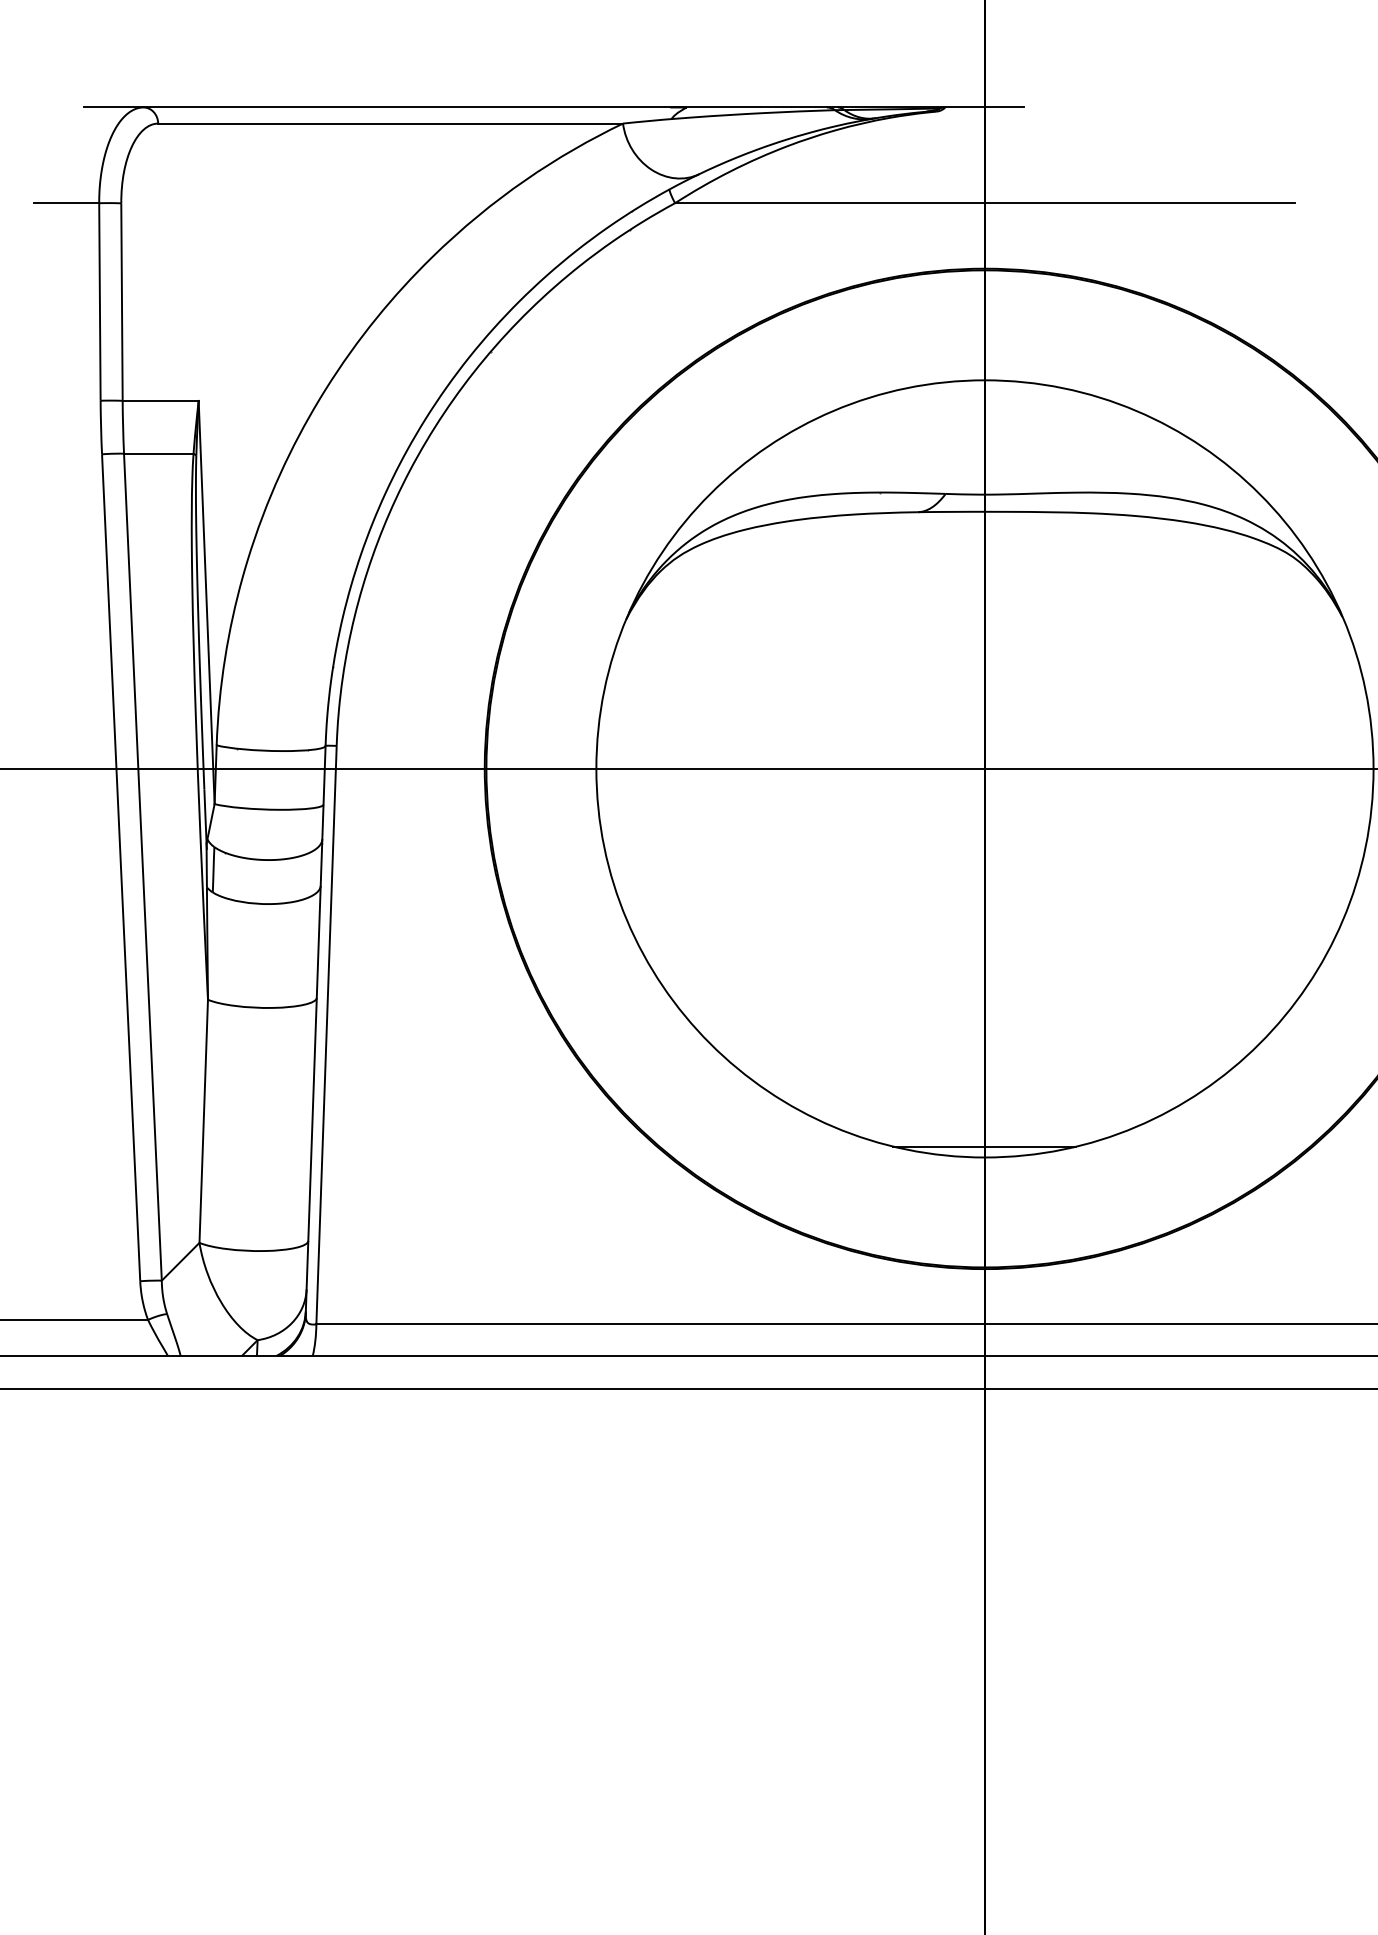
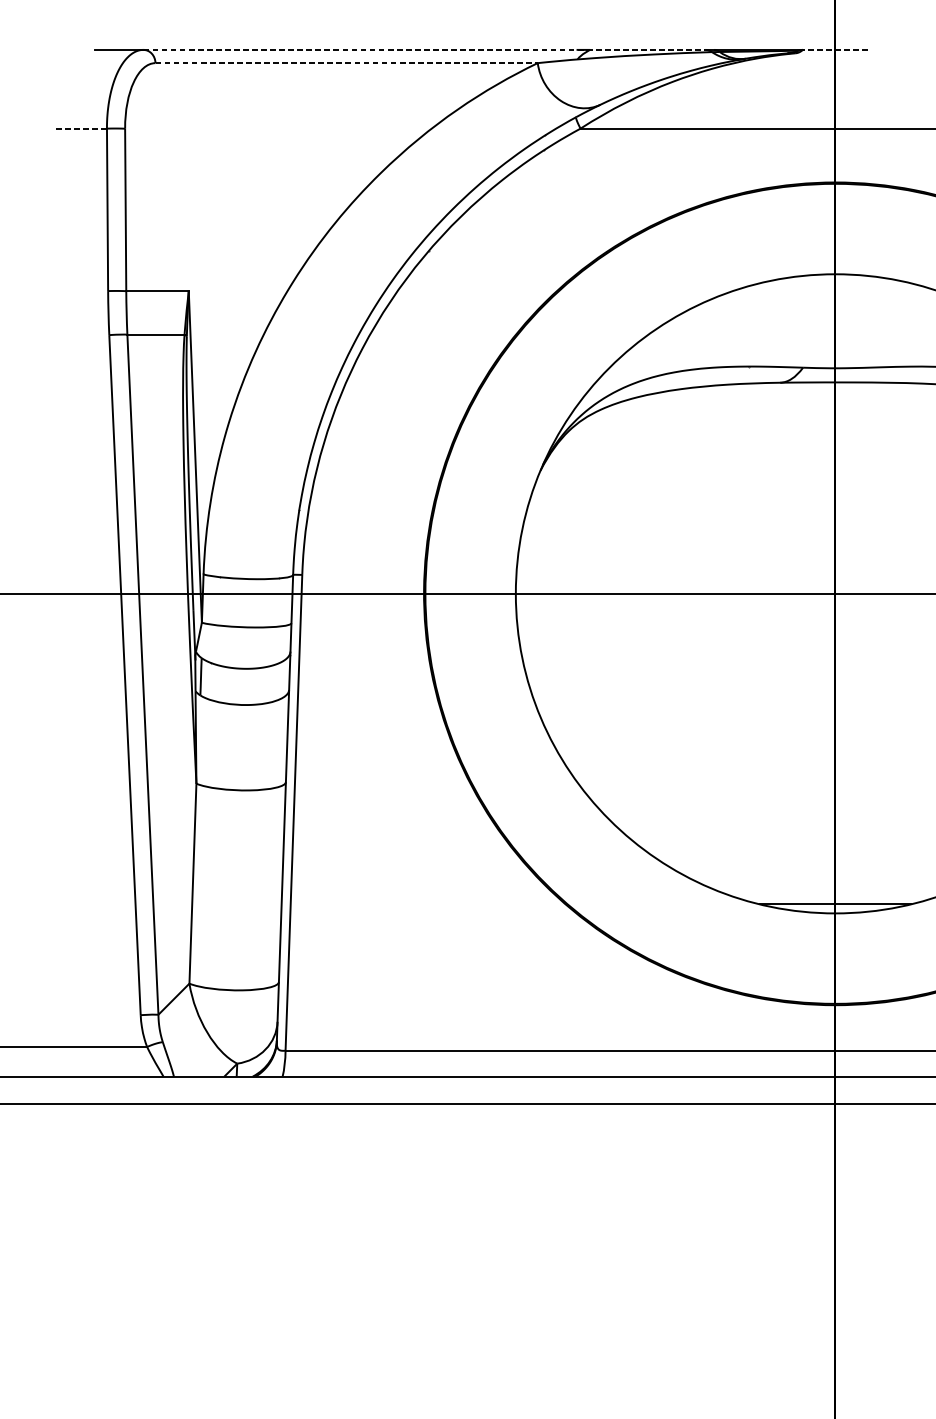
line: (485, 107) -> (424, 49), solid -> dashed
line: (984, 107) -> (835, 49), solid -> dashed
line: (391, 123) -> (347, 63), solid -> dashed
line: (66, 203) -> (80, 128), solid -> dashed

